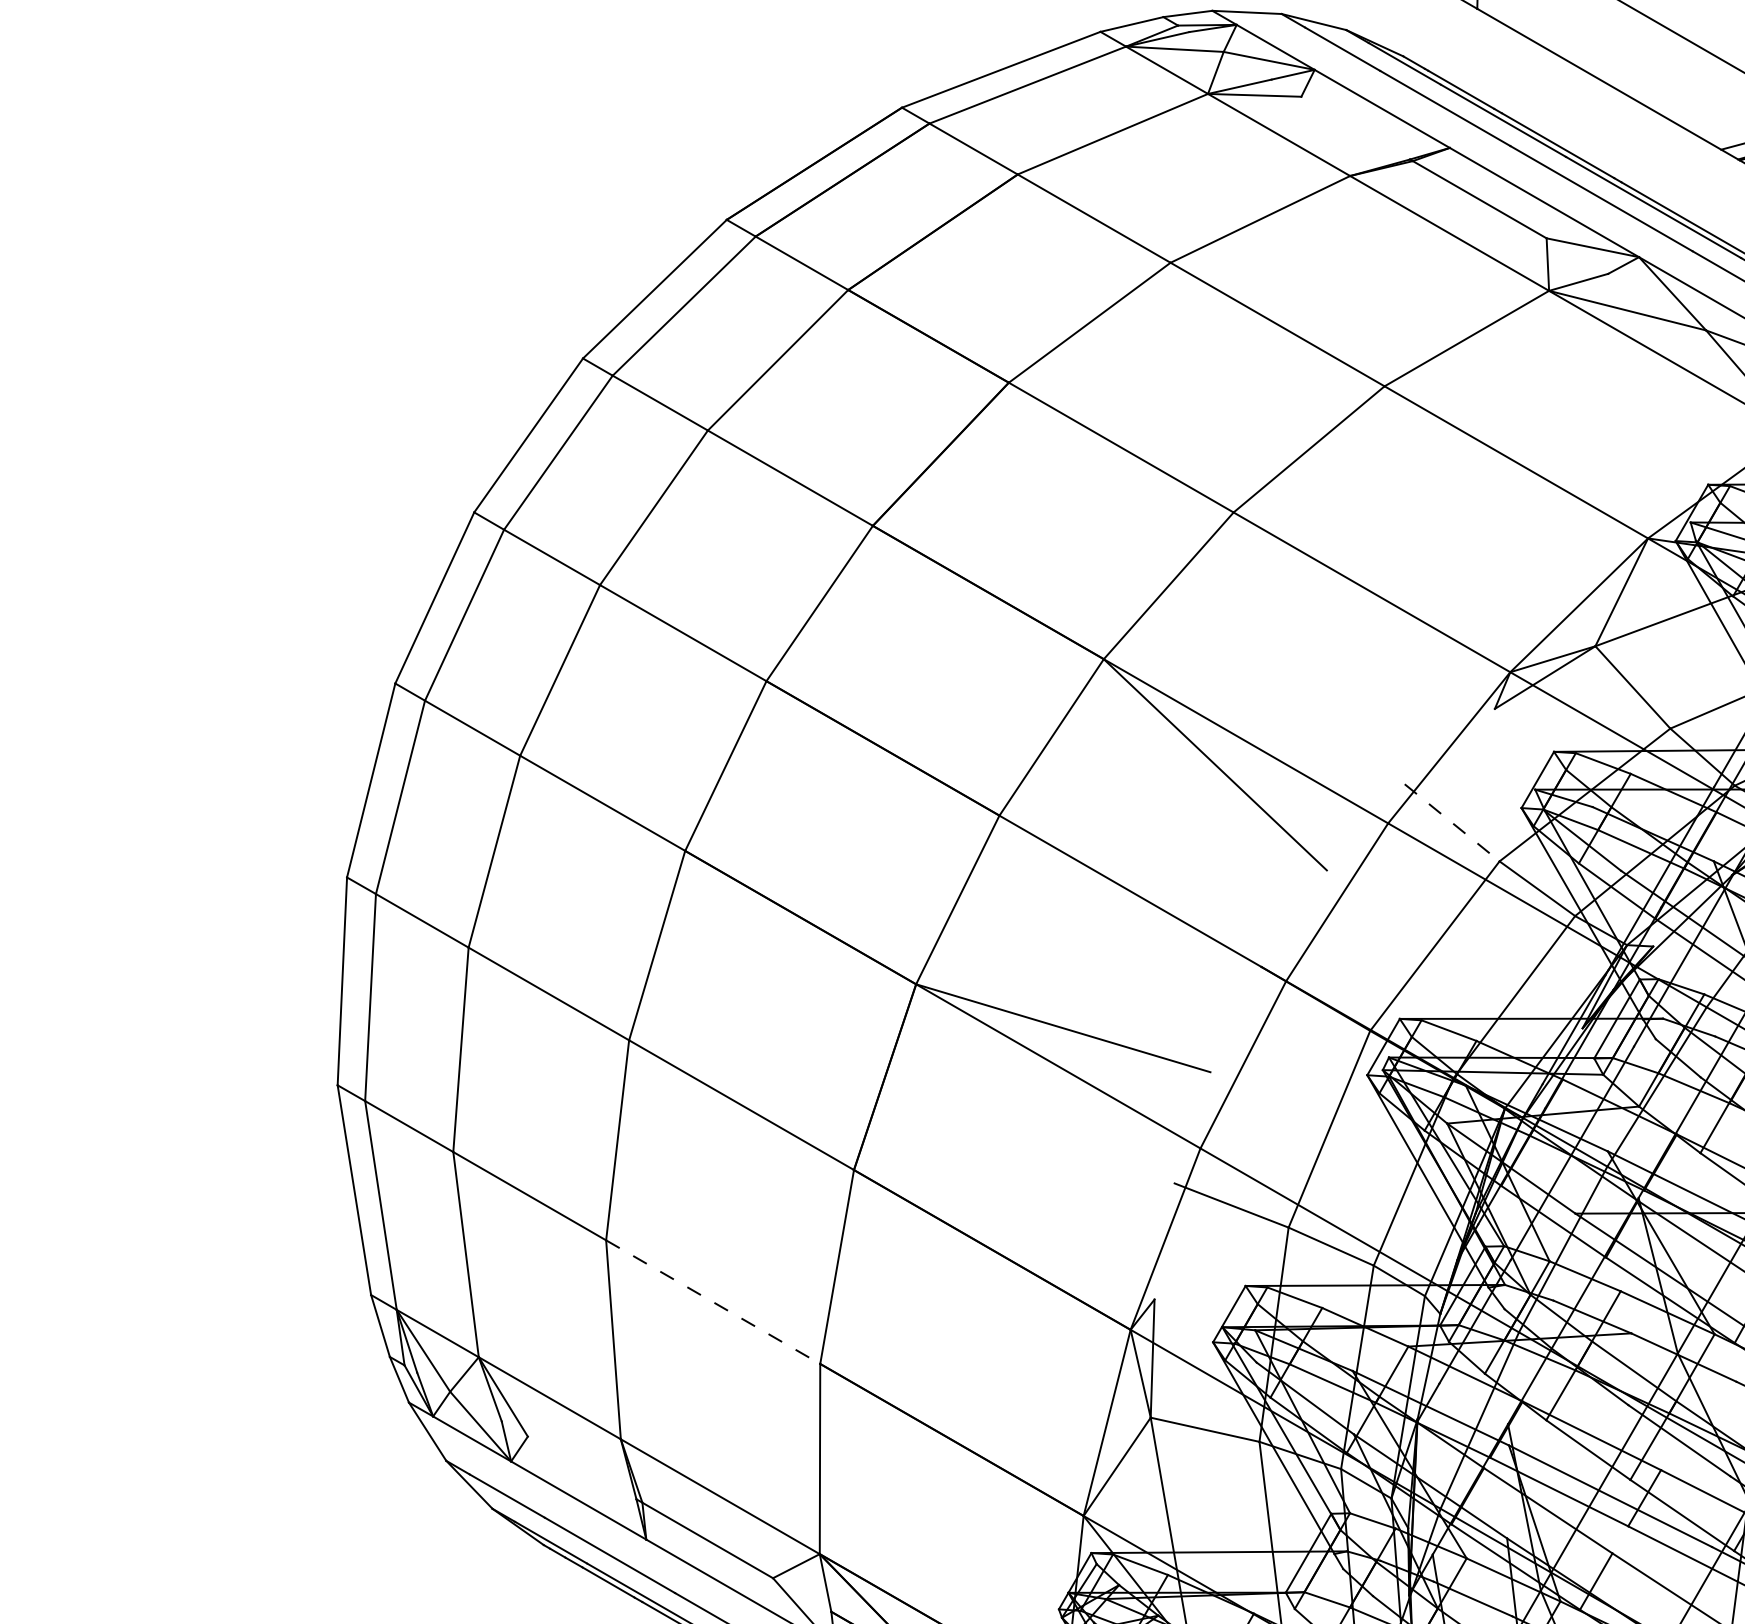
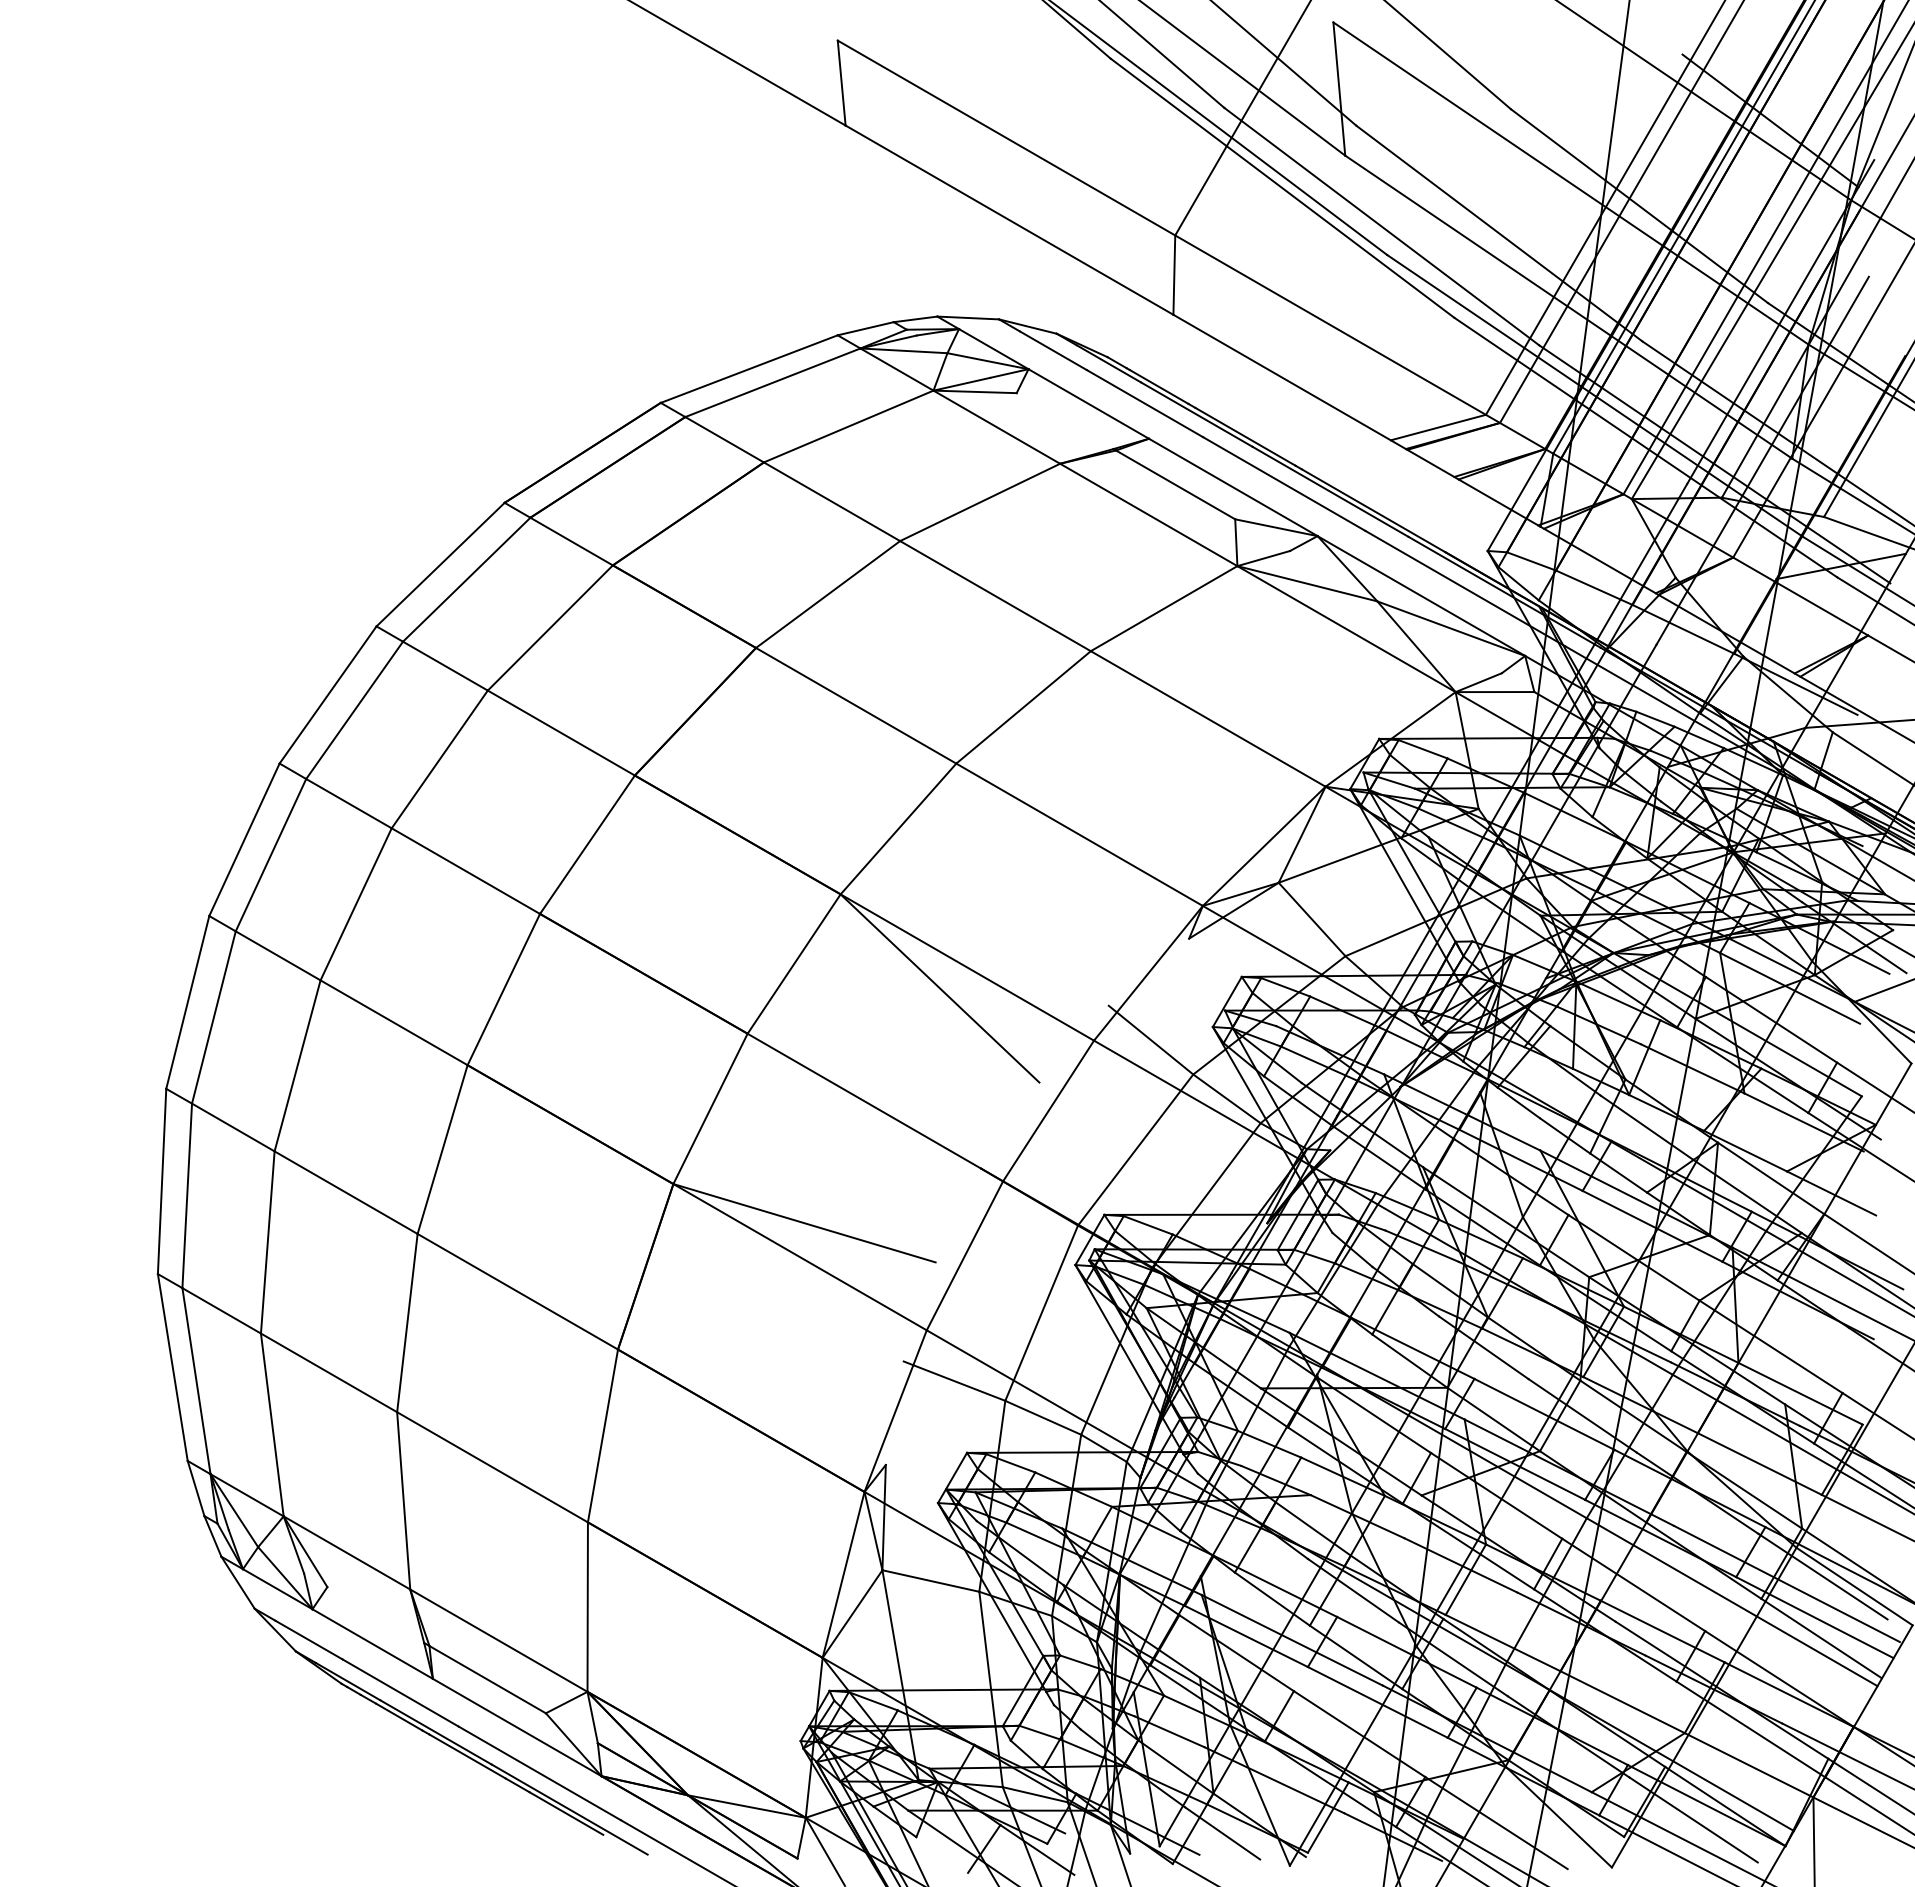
line: (1452, 823) -> (1151, 1040), dashed -> solid
line: (713, 1302) -> (492, 1467), dashed -> solid

